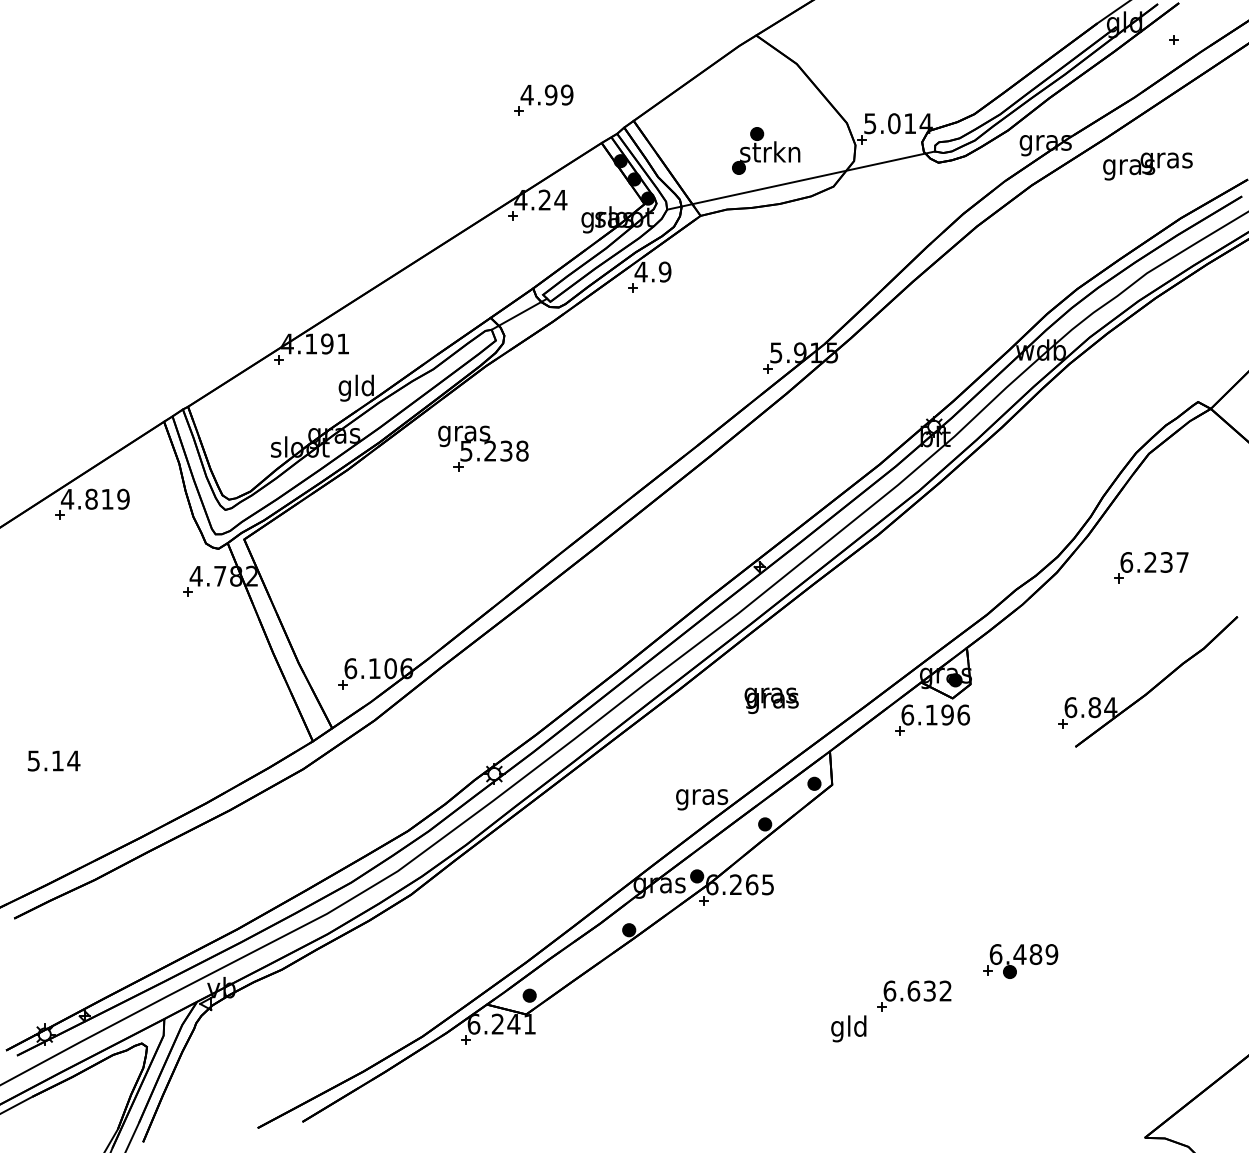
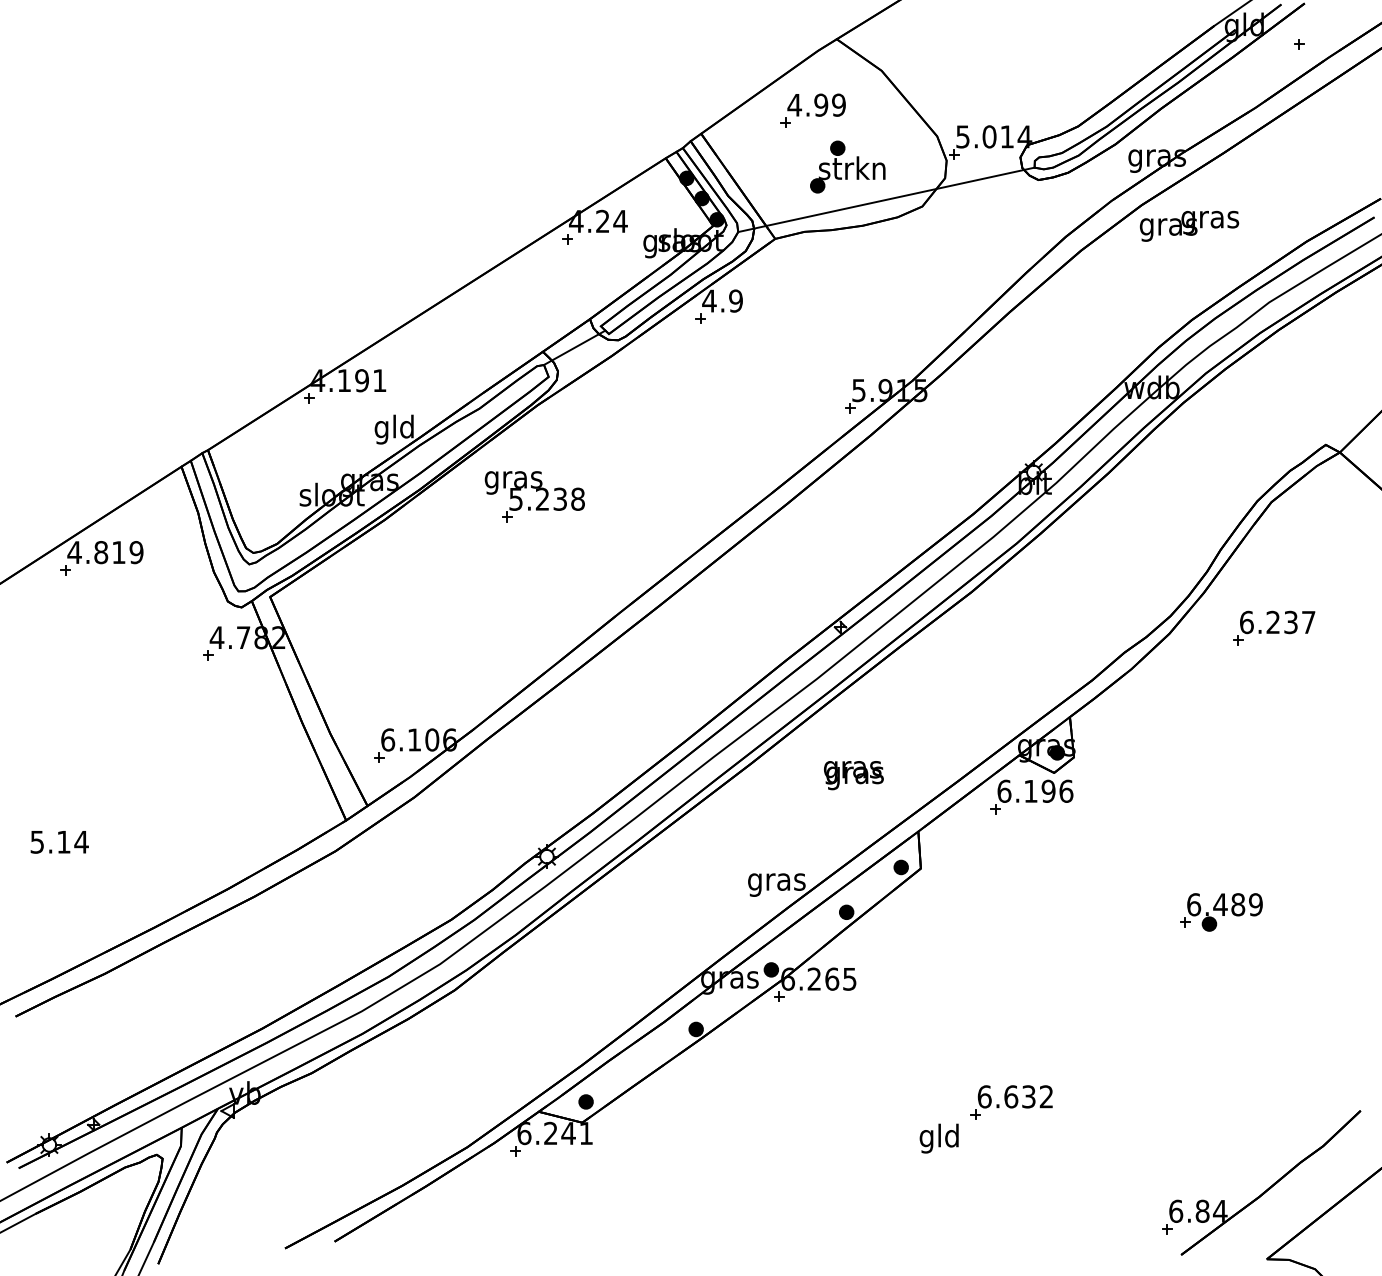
part: (543, 99) -> (812, 110), moved
text: (1147, 166) -> (1189, 226), moved
part: (1153, 686) -> (1267, 1188), moved
part: (1020, 961) -> (1221, 912), moved

